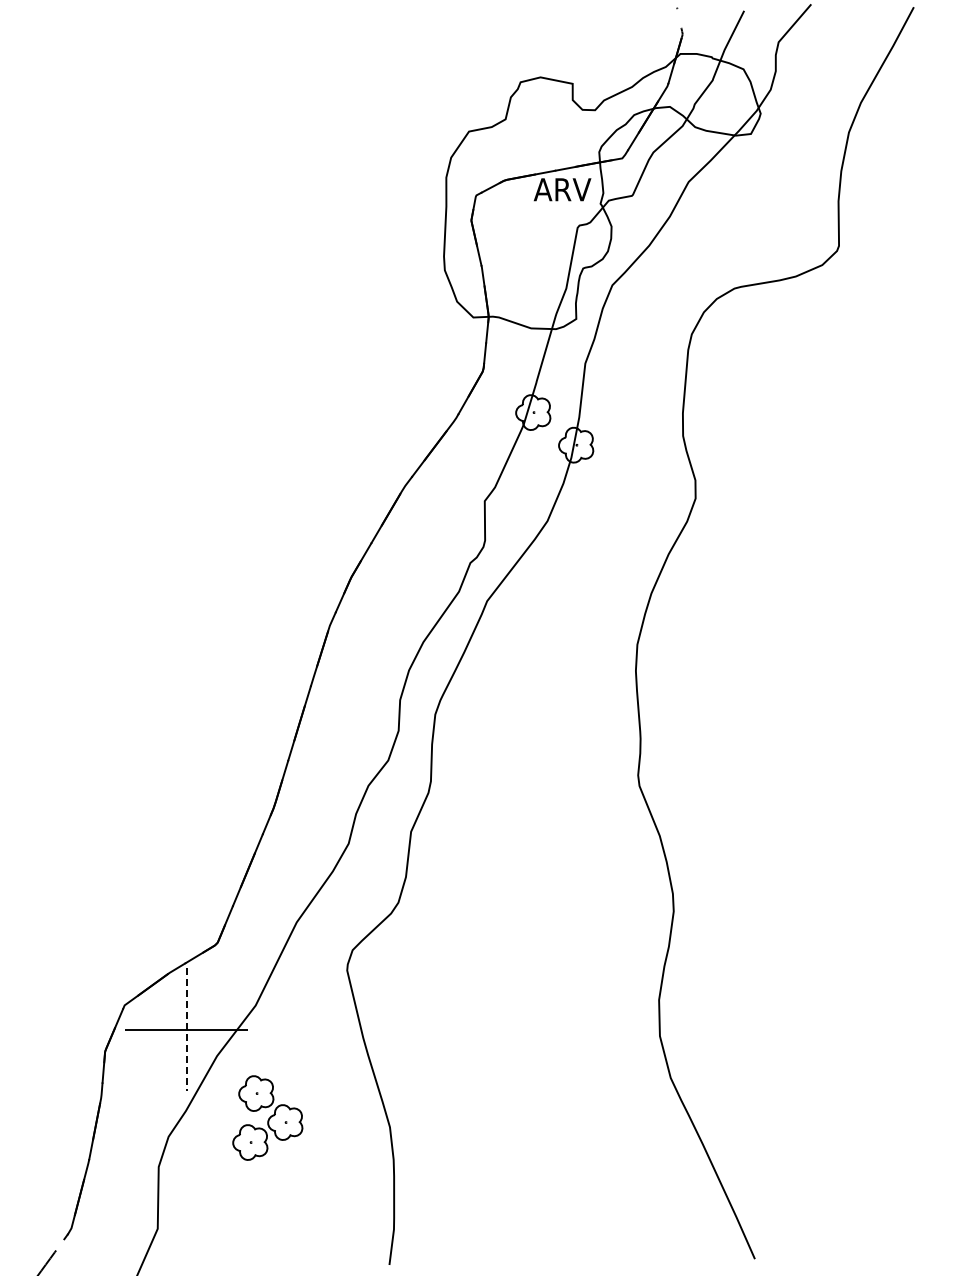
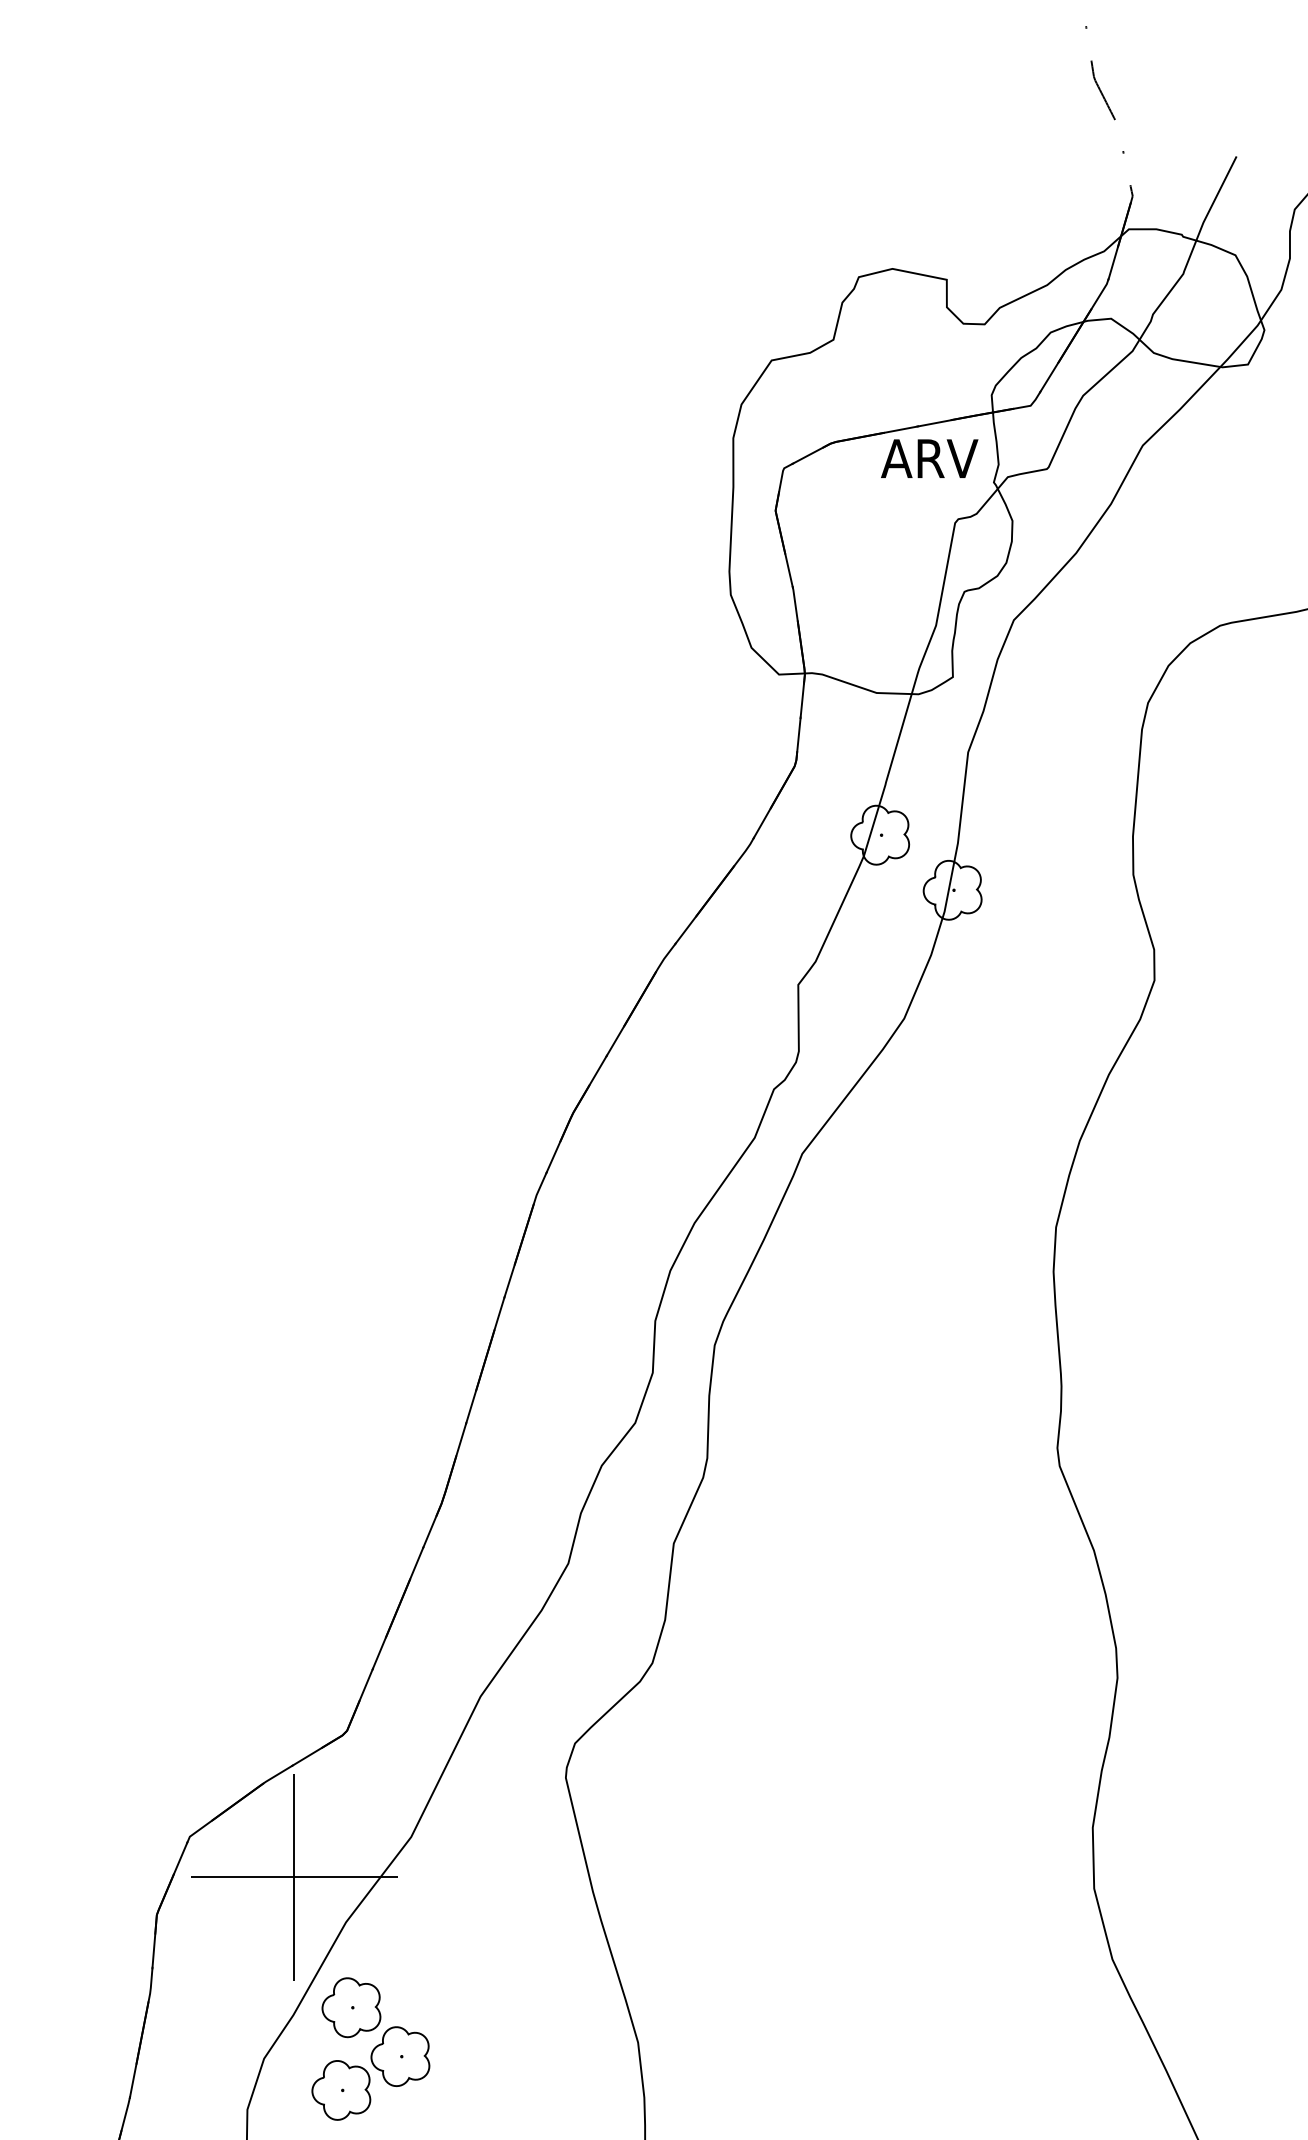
line: (186, 1030) -> (294, 1879), dashed -> solid
part: (267, 1117) -> (370, 2048), moved

